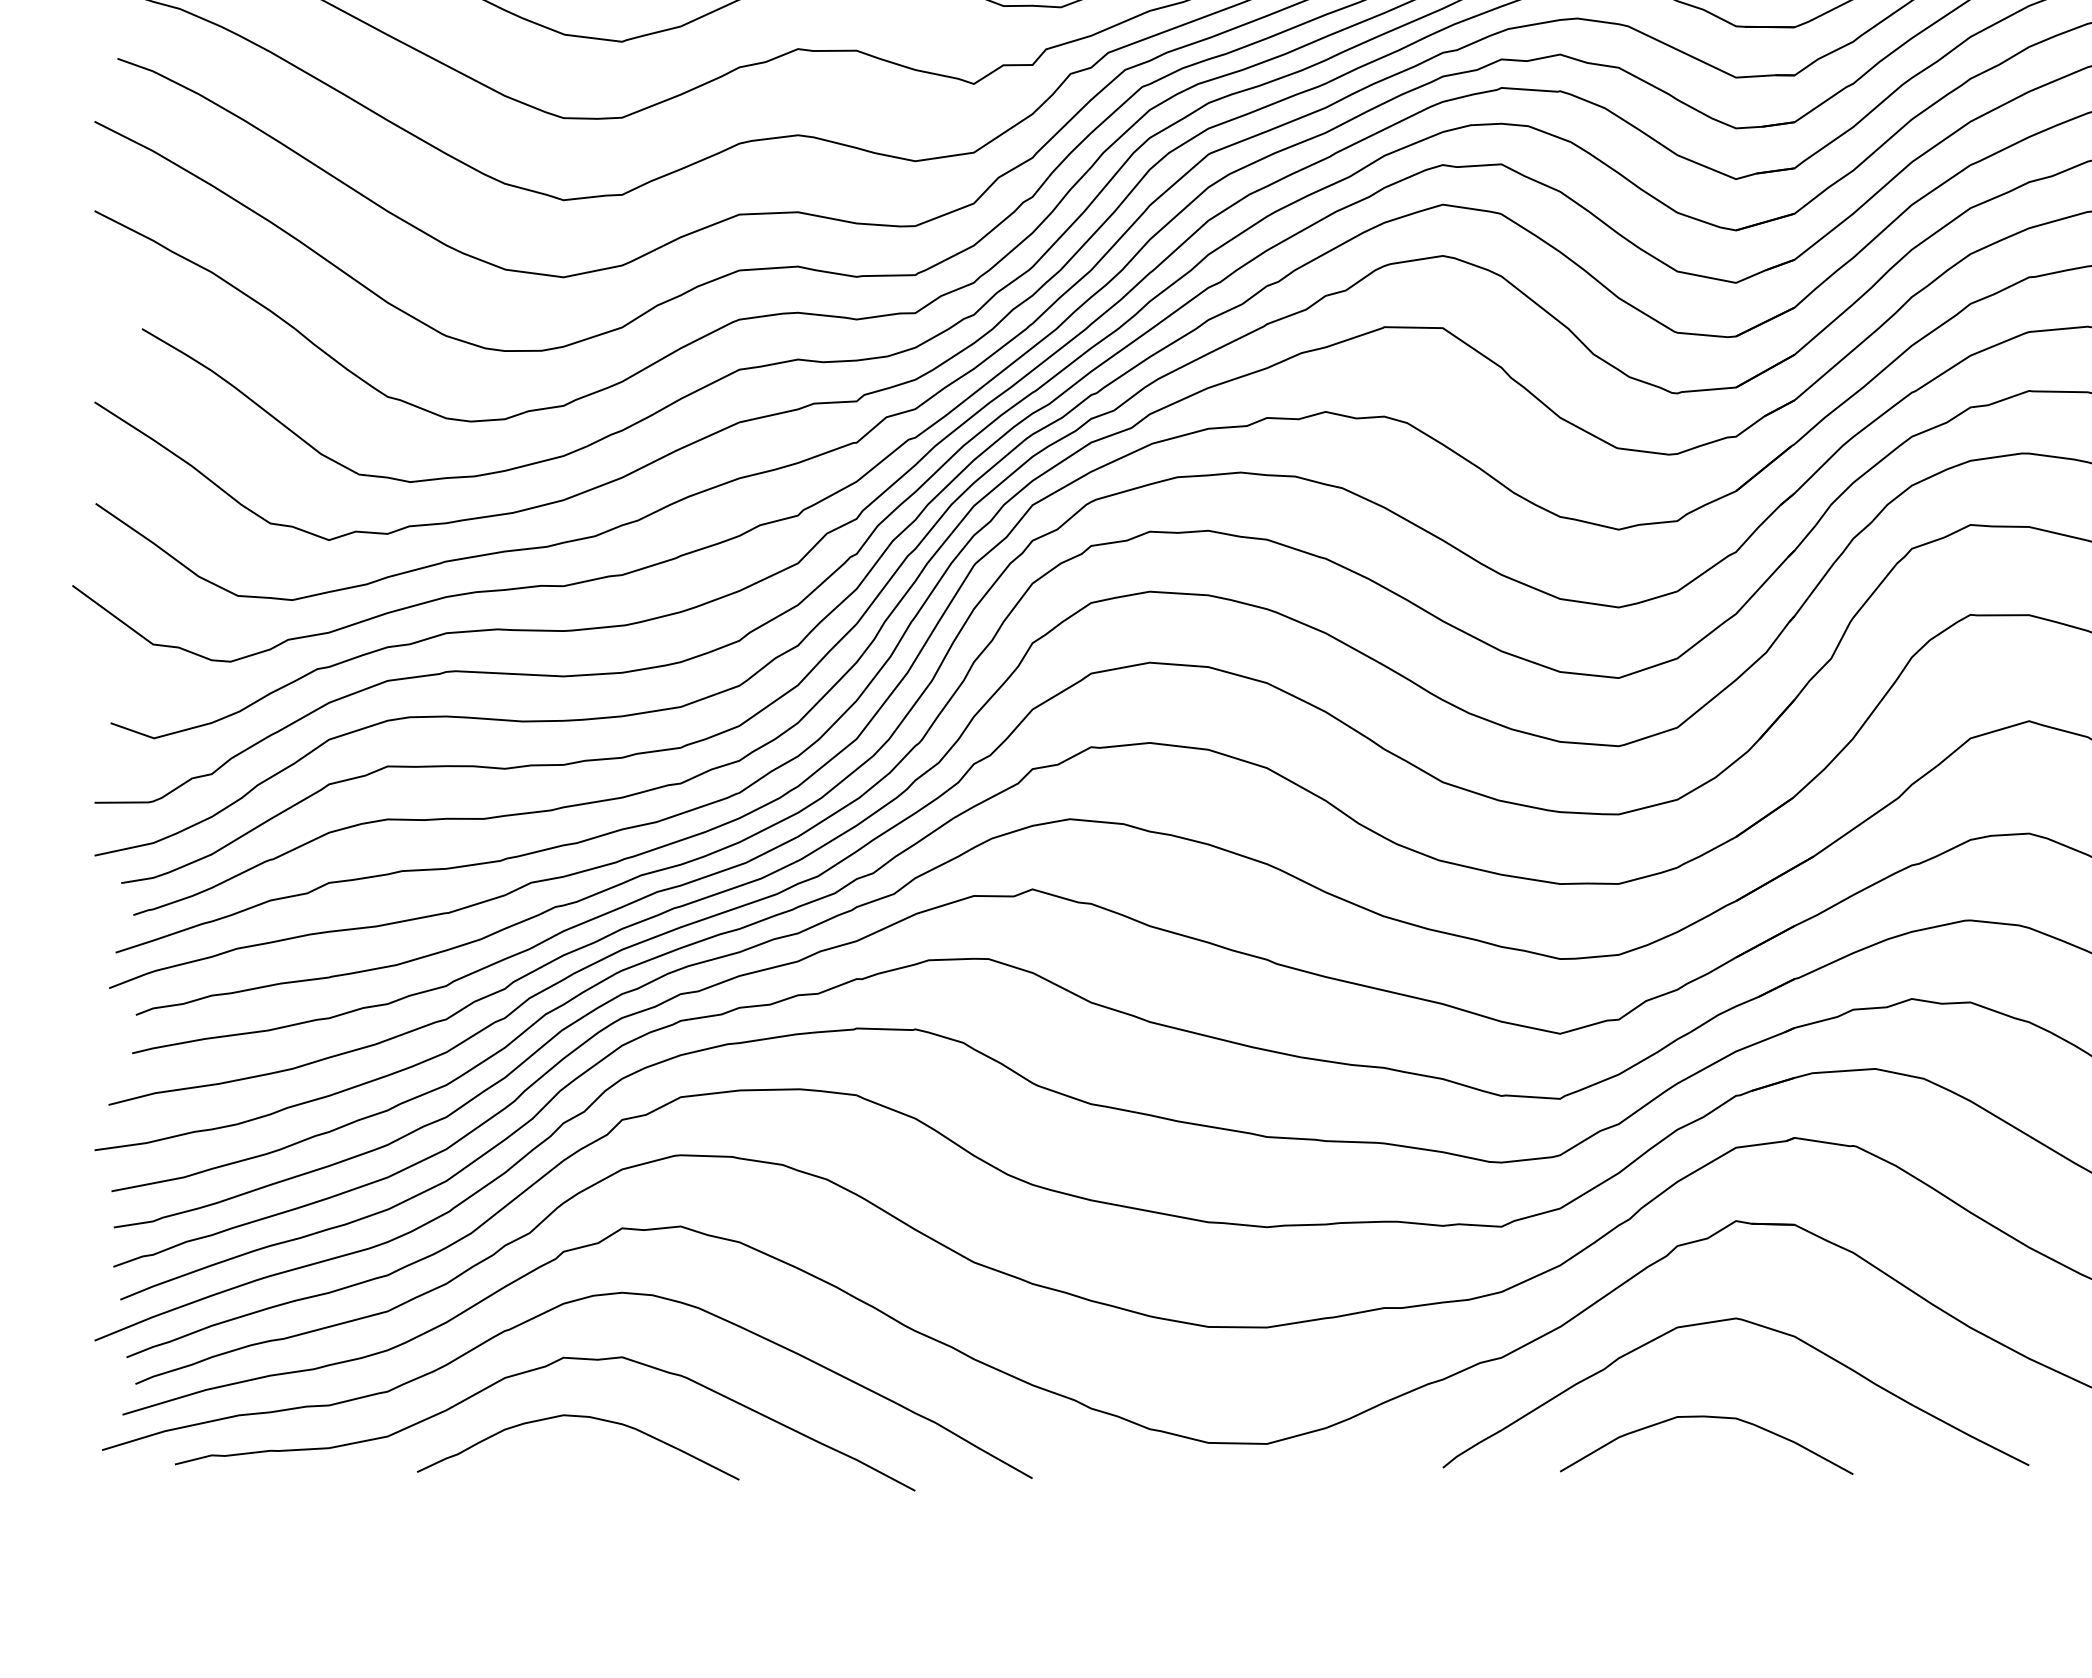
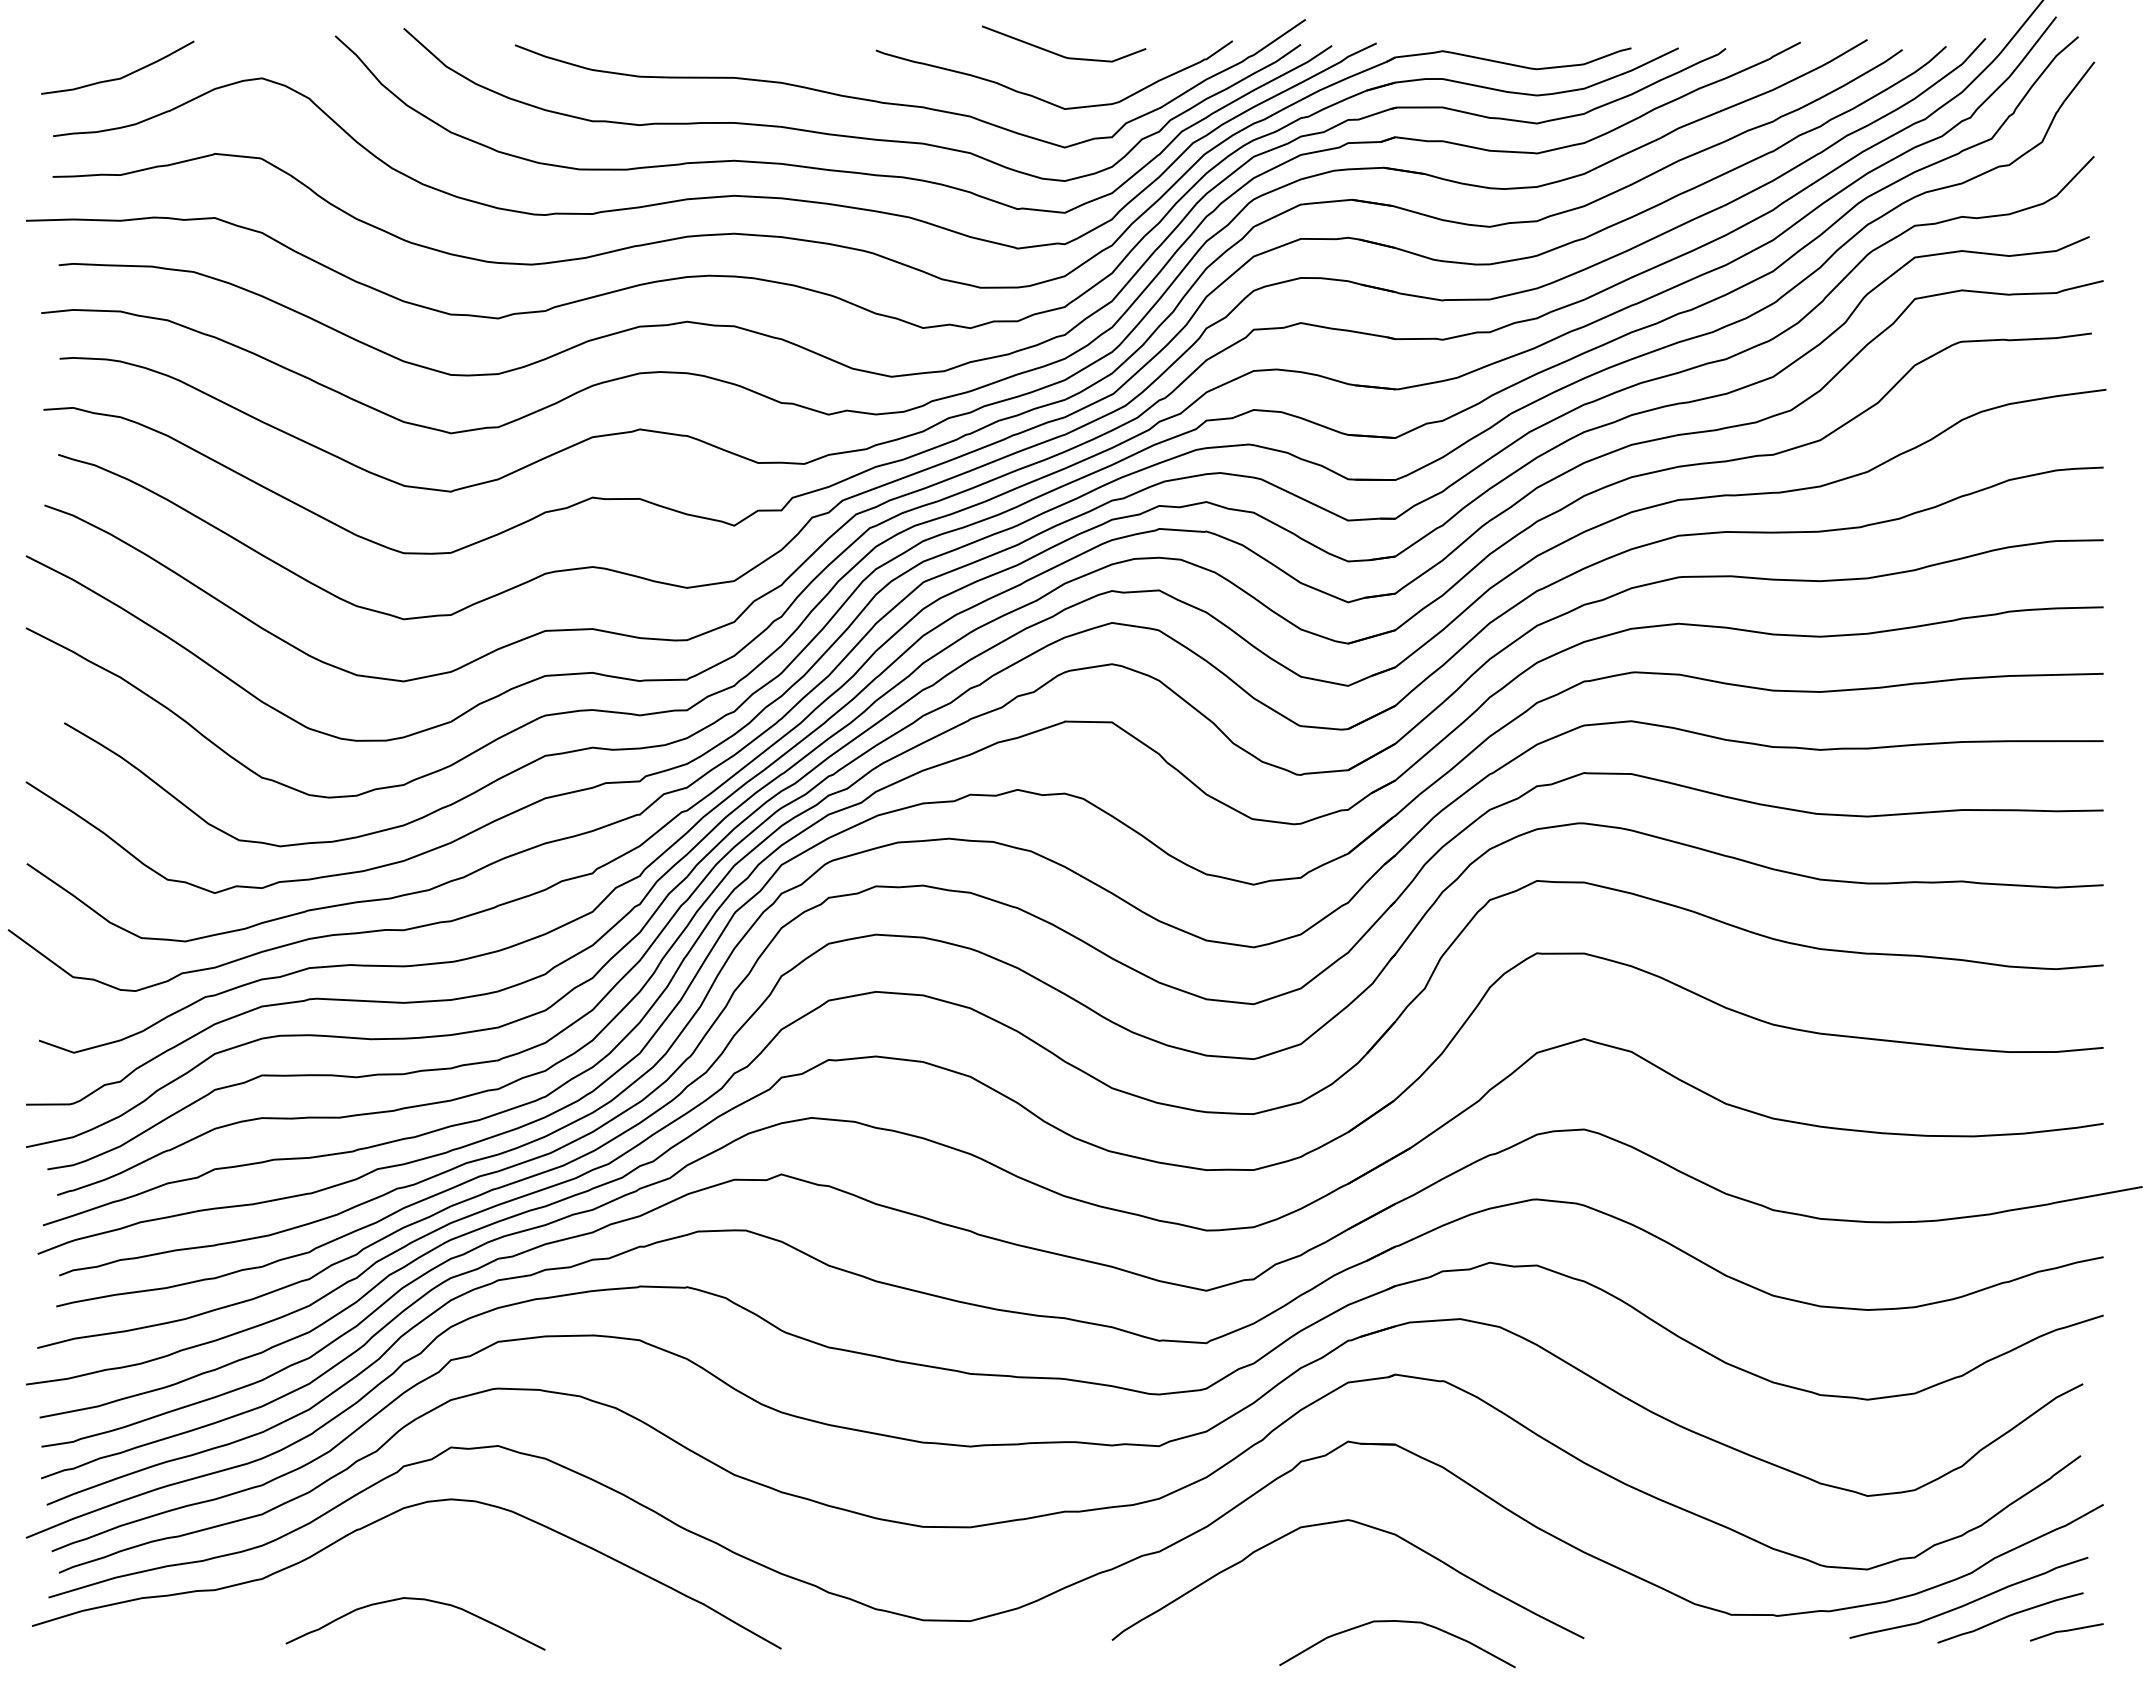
curve: (529, 1372) -> (376, 1563), removed
curve: (1707, 1418) -> (1398, 1622), moved

